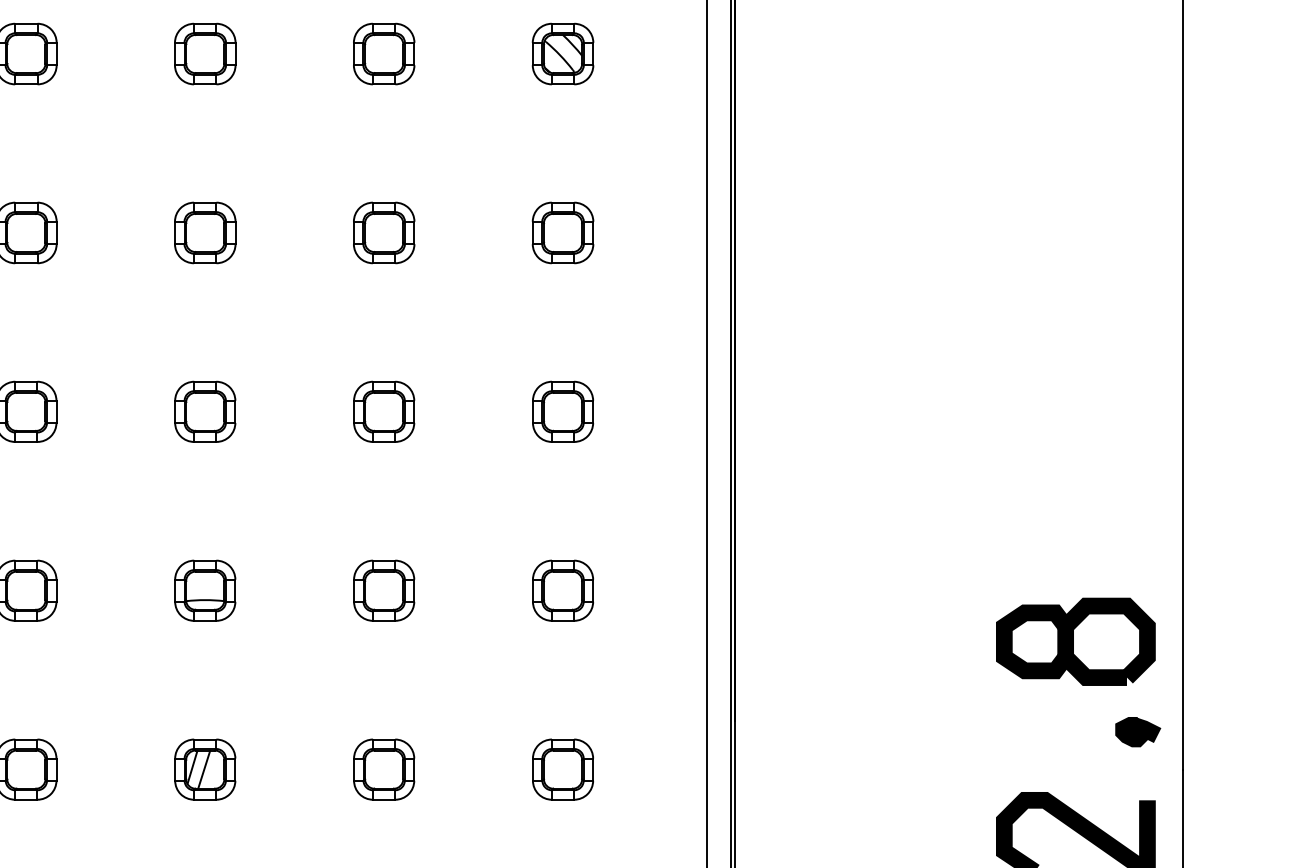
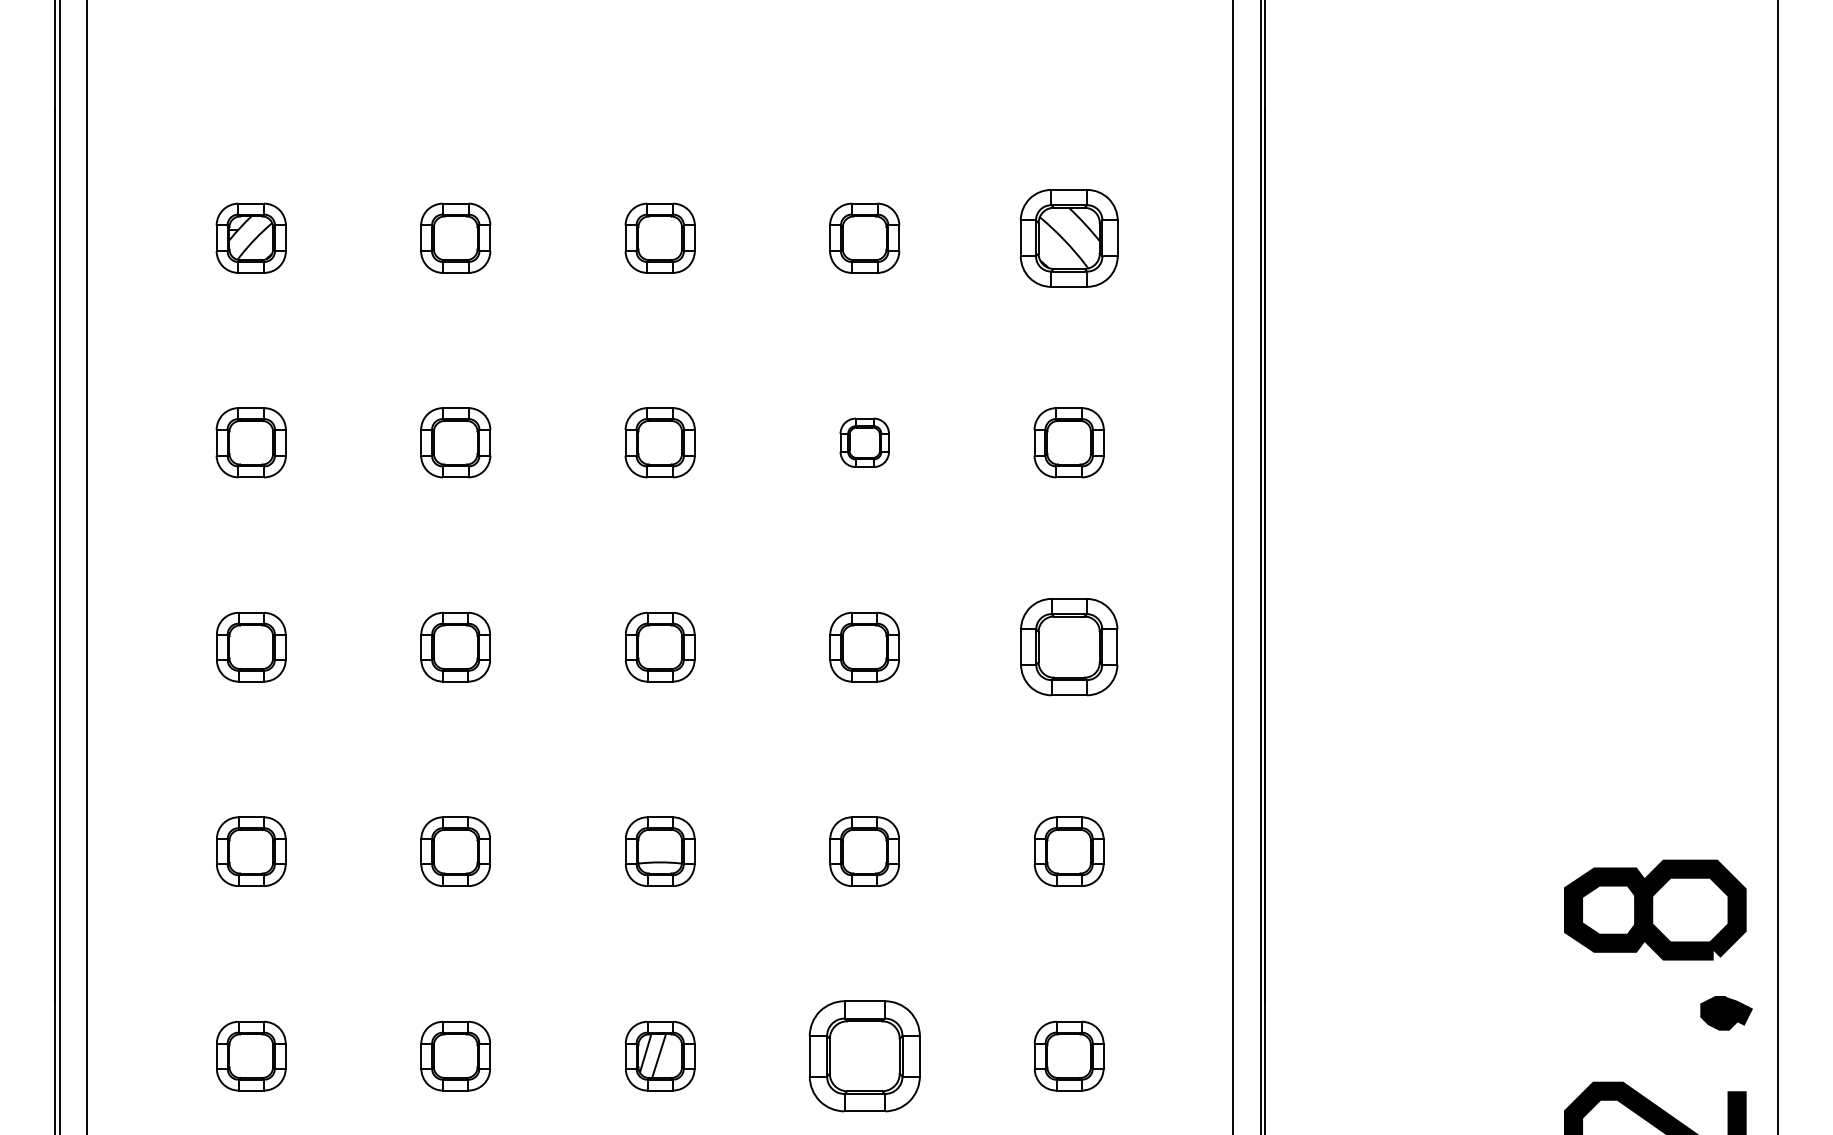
part: (562, 53) -> (1068, 237), size x1.4
part: (383, 232) -> (864, 442), size x0.7
part: (562, 412) -> (1068, 647), size x1.4
part: (383, 769) -> (864, 1055), size x1.6

